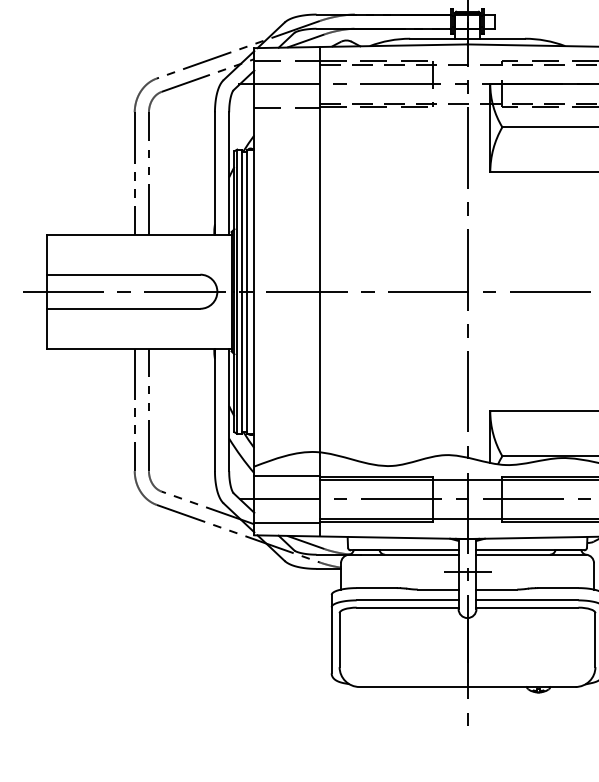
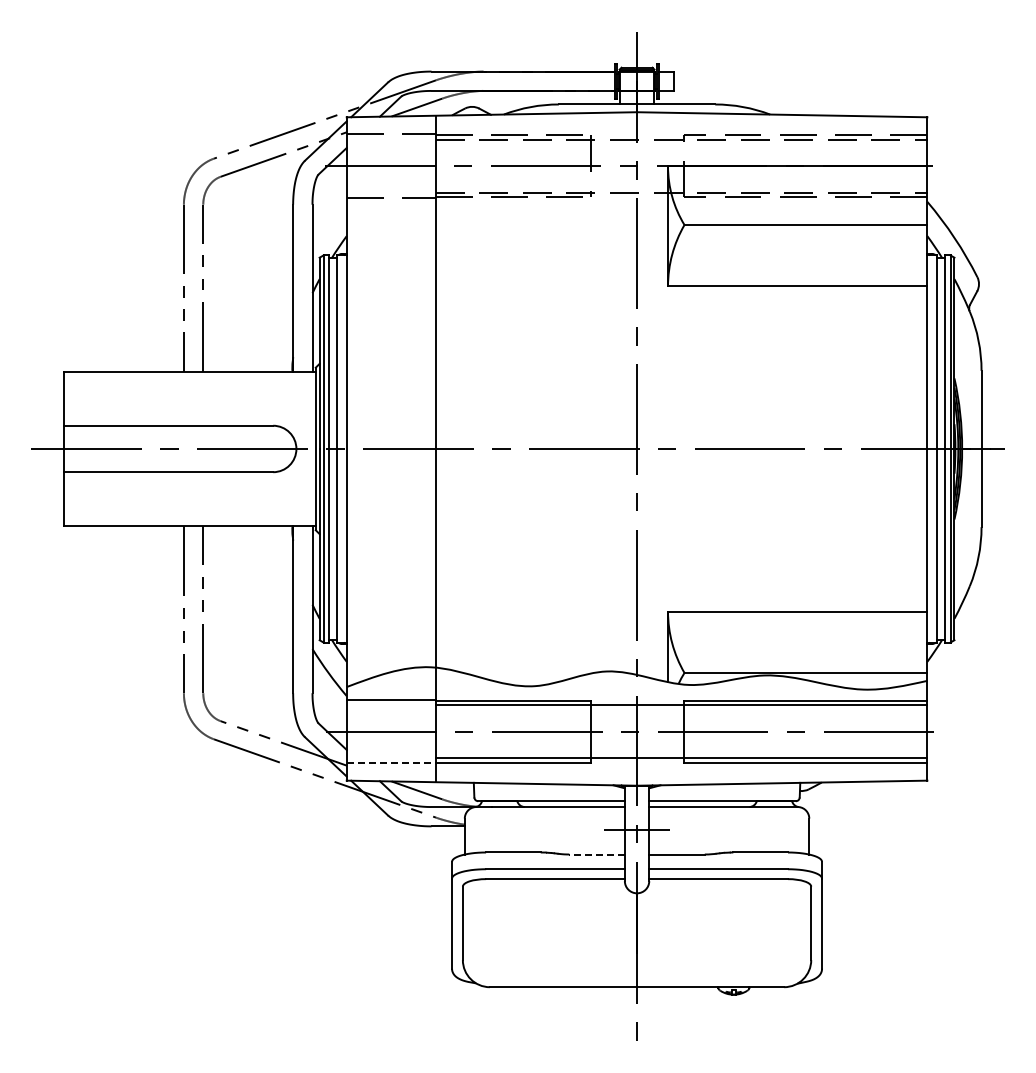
line: (287, 522) -> (391, 763), solid -> dashed
line: (438, 589) -> (597, 854), solid -> dashed

